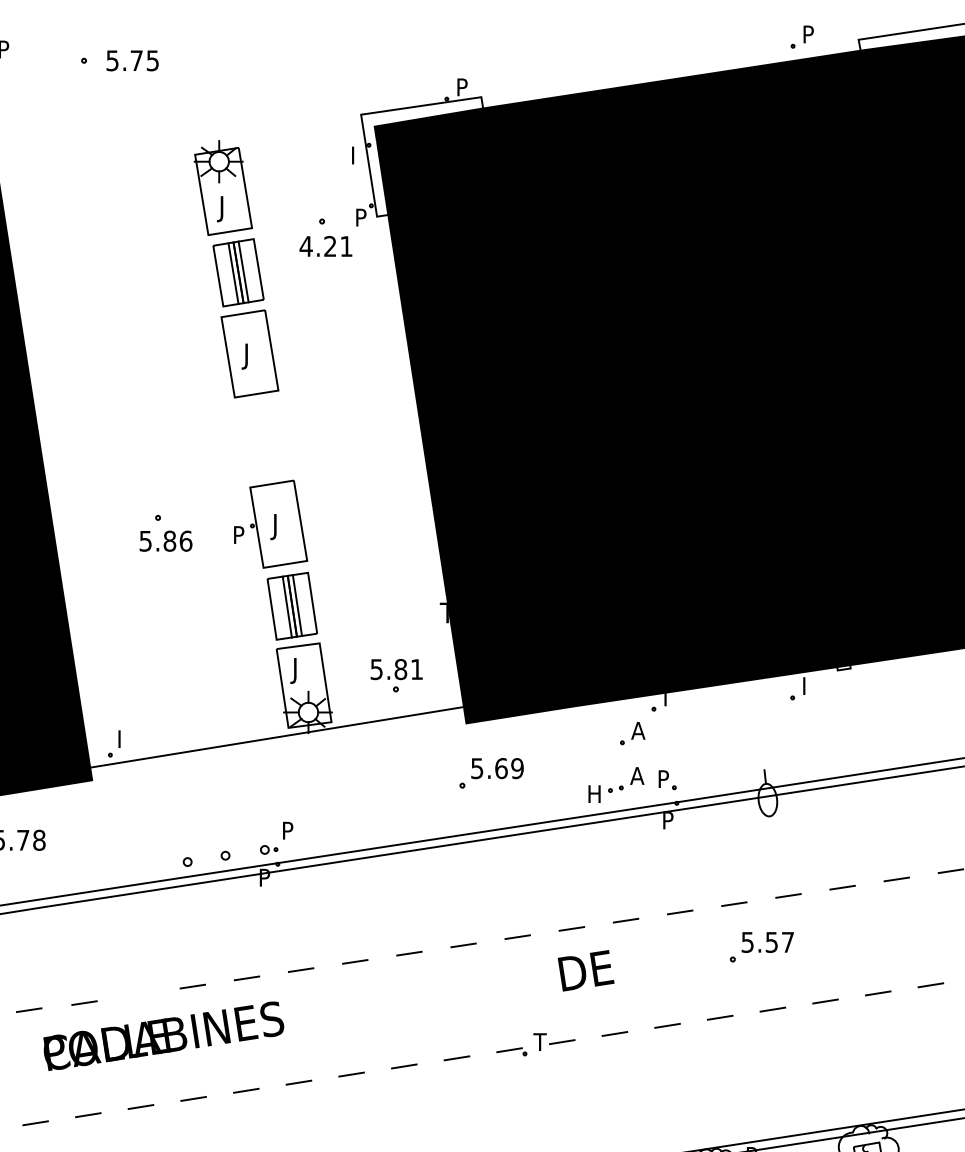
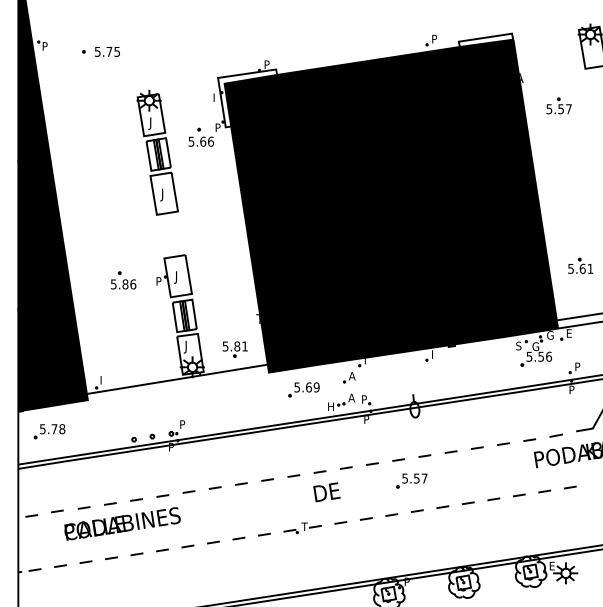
text: (326, 245) -> (201, 141), 4.21 -> 5.66
part: (490, 772) -> (303, 389), moved
line: (138, 993) -> (110, 503), added

